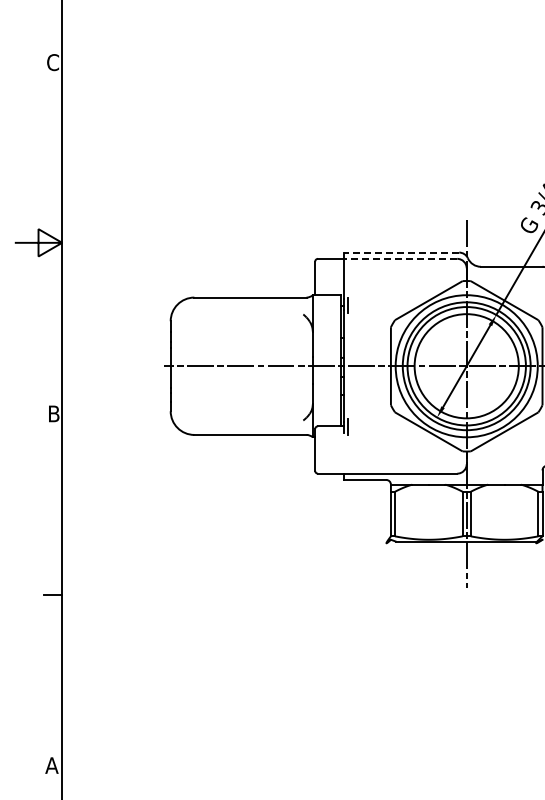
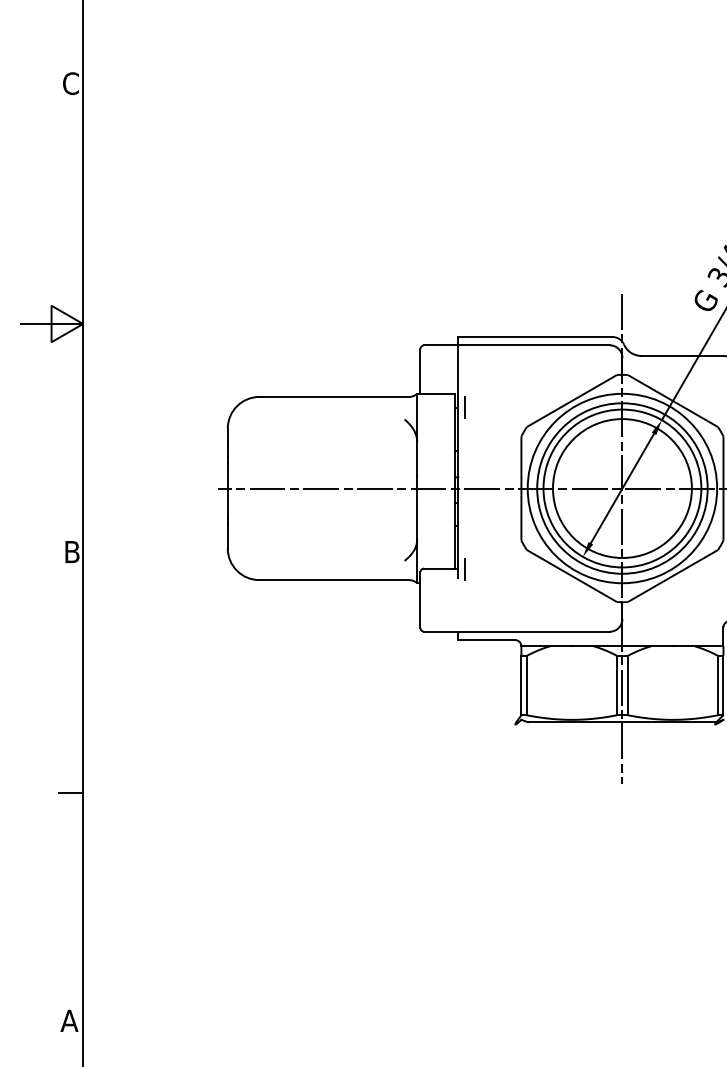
line: (401, 252) -> (535, 336), dashed -> solid
line: (400, 258) -> (534, 344), dashed -> solid

